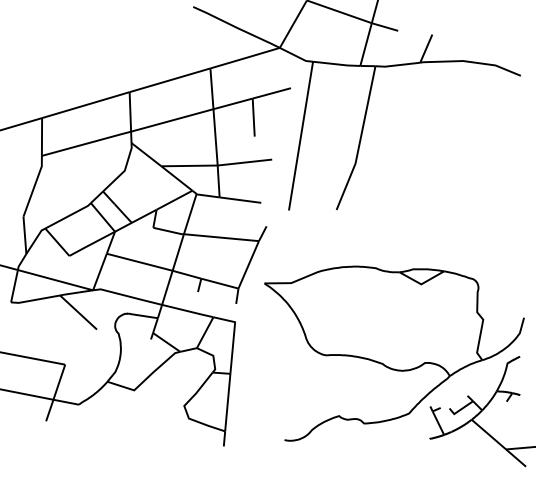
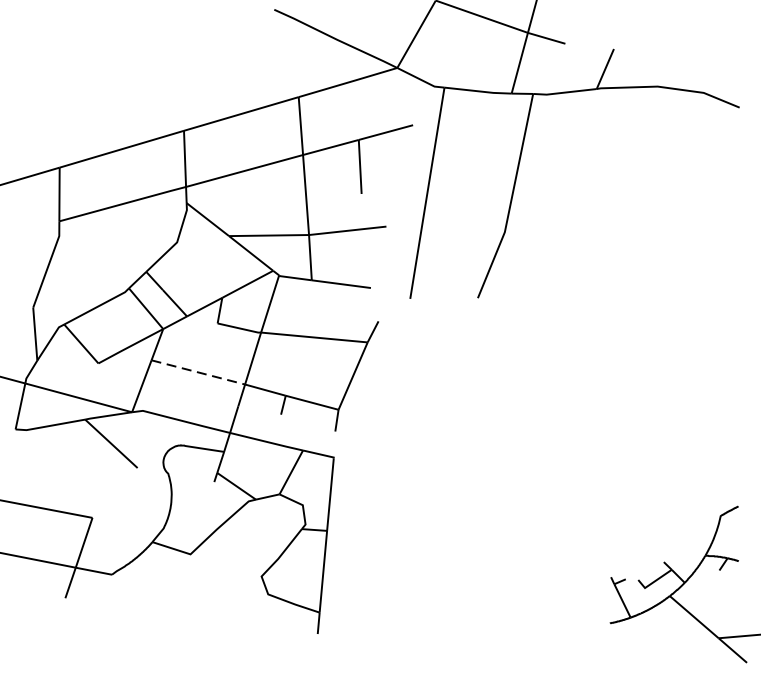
line: (140, 262) -> (199, 372), solid -> dashed
part: (394, 353) -> (560, 501), removed

